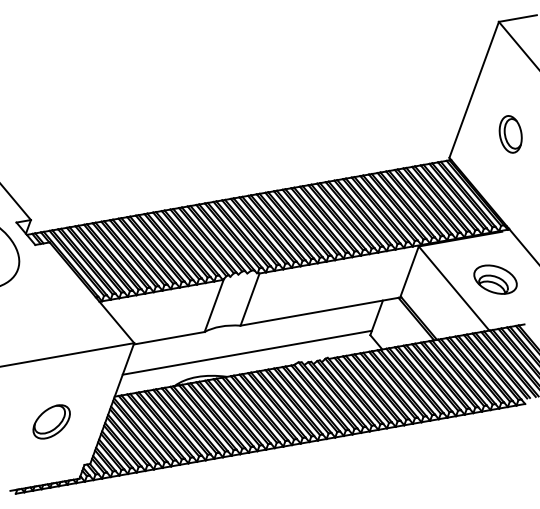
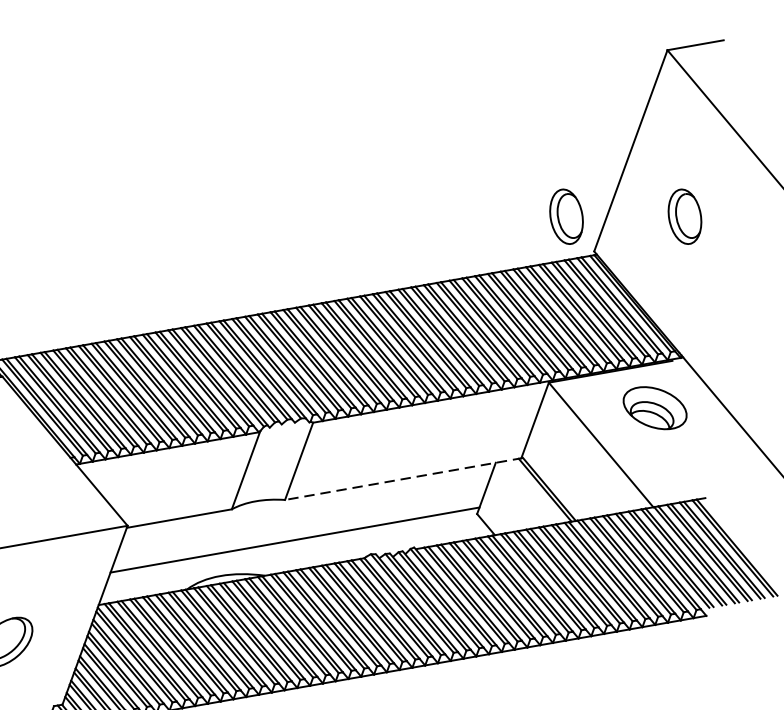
part: (430, 134) -> (566, 216), added
part: (495, 279) -> (655, 407), moved
line: (320, 311) -> (403, 478), solid -> dashed

